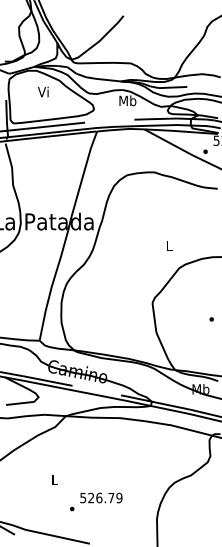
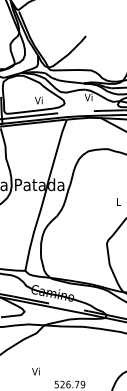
text: (43, 91) -> (38, 100), moved
text: (127, 100) -> (88, 97), Mb -> Vi
text: (54, 479) -> (36, 371), L -> Vi

